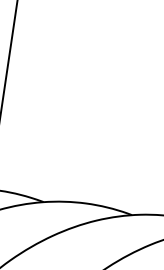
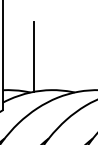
line: (60, 130) -> (33, 56), added

